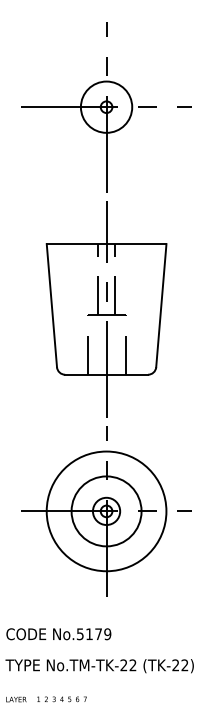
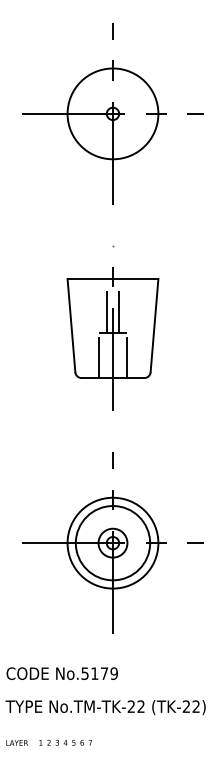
circle: (106, 106) -> (112, 113), size x1.67
part: (106, 308) -> (112, 327), size x0.71
circle: (106, 511) -> (112, 543), size x0.71

